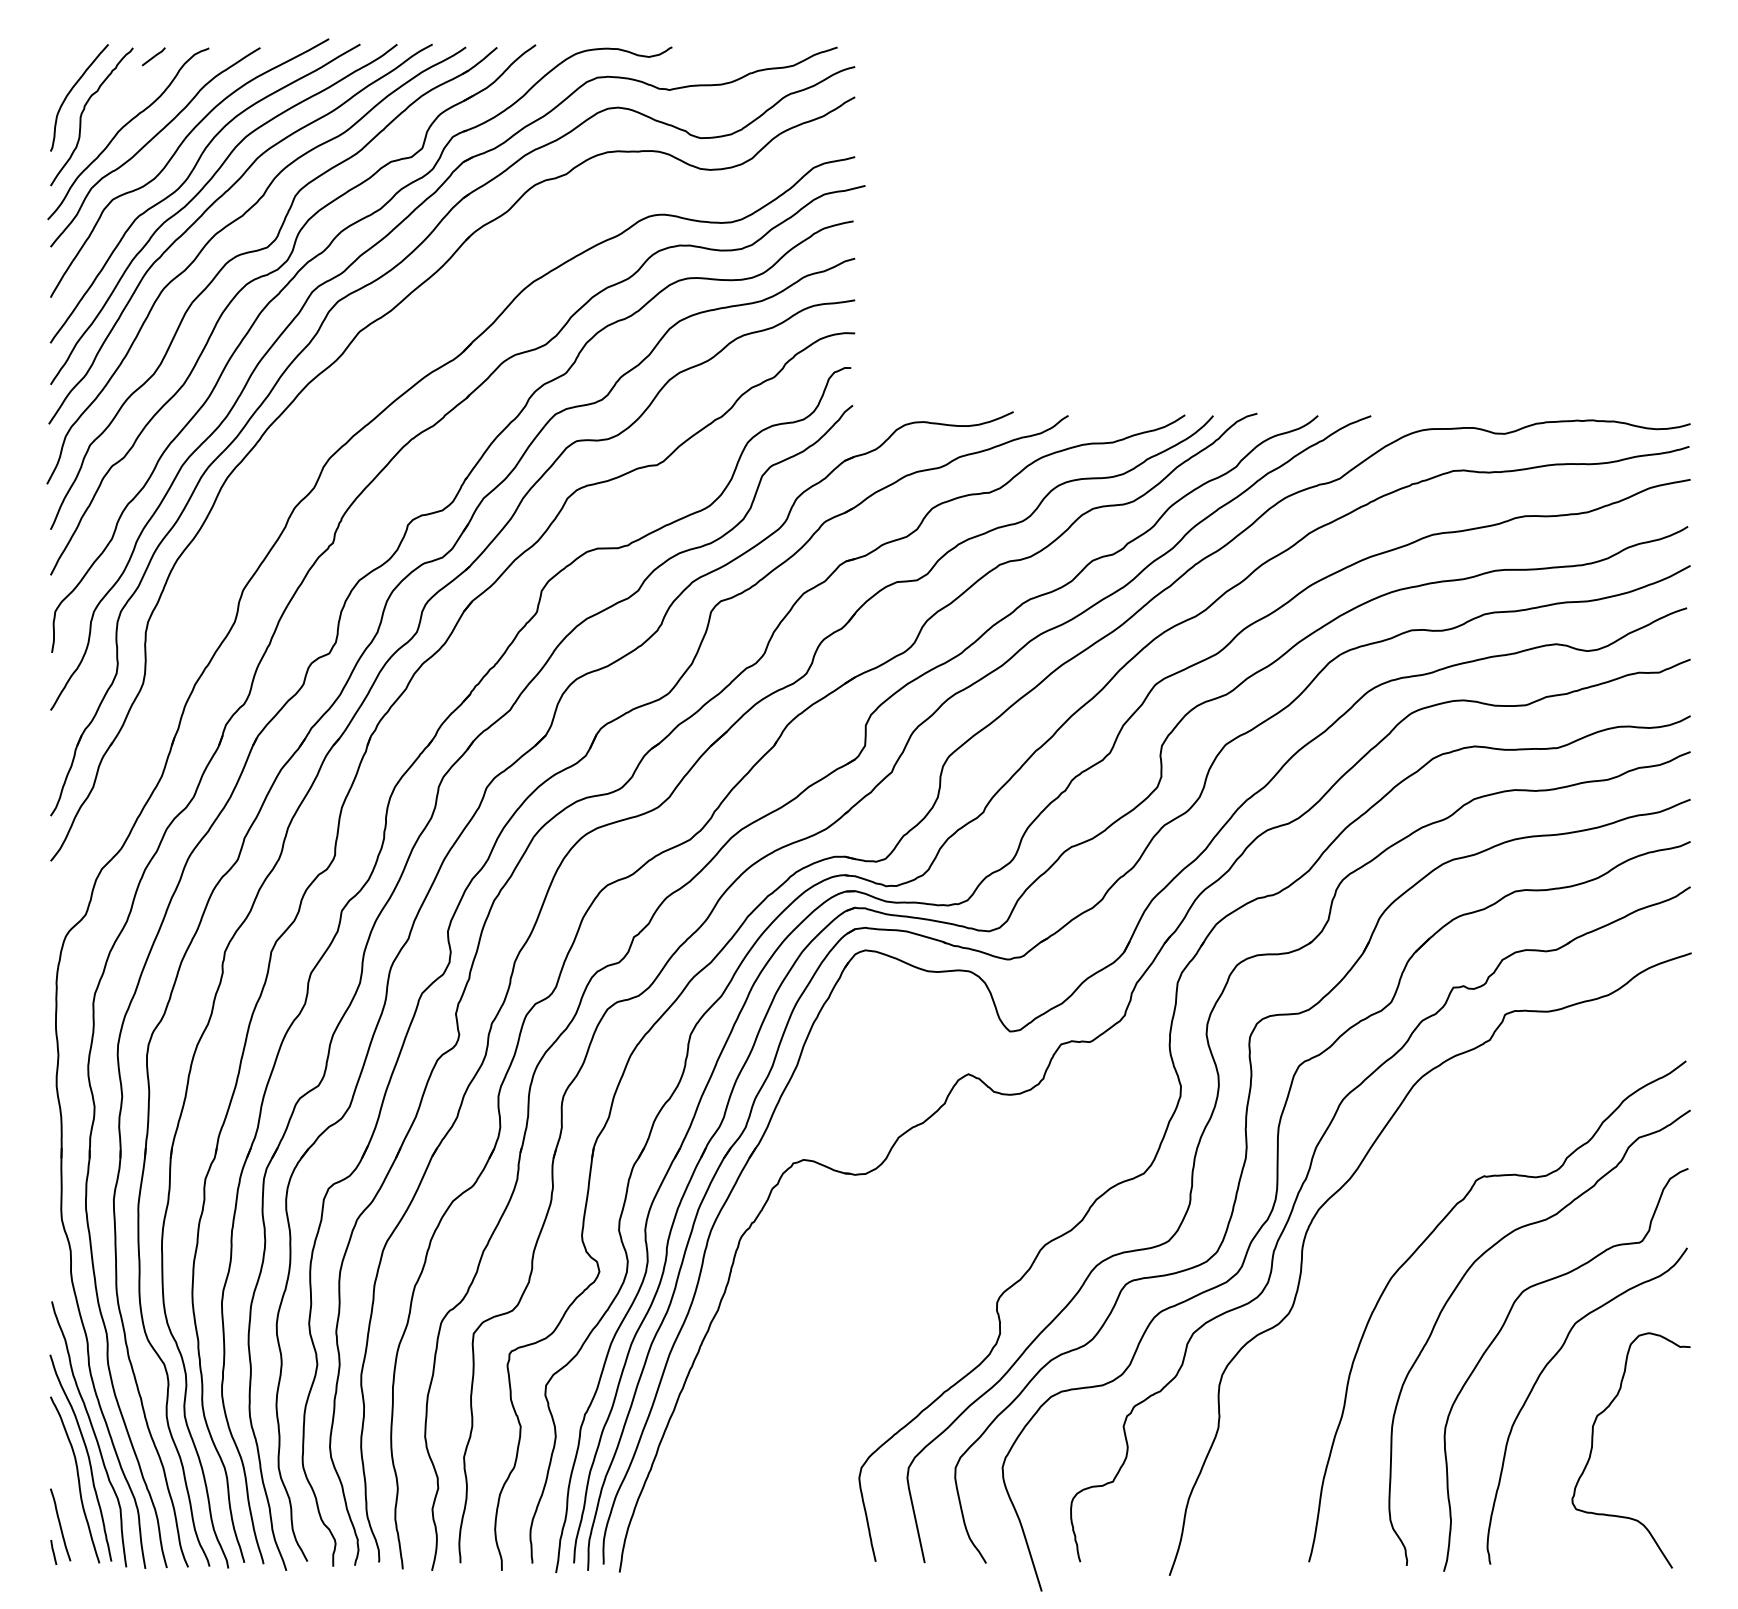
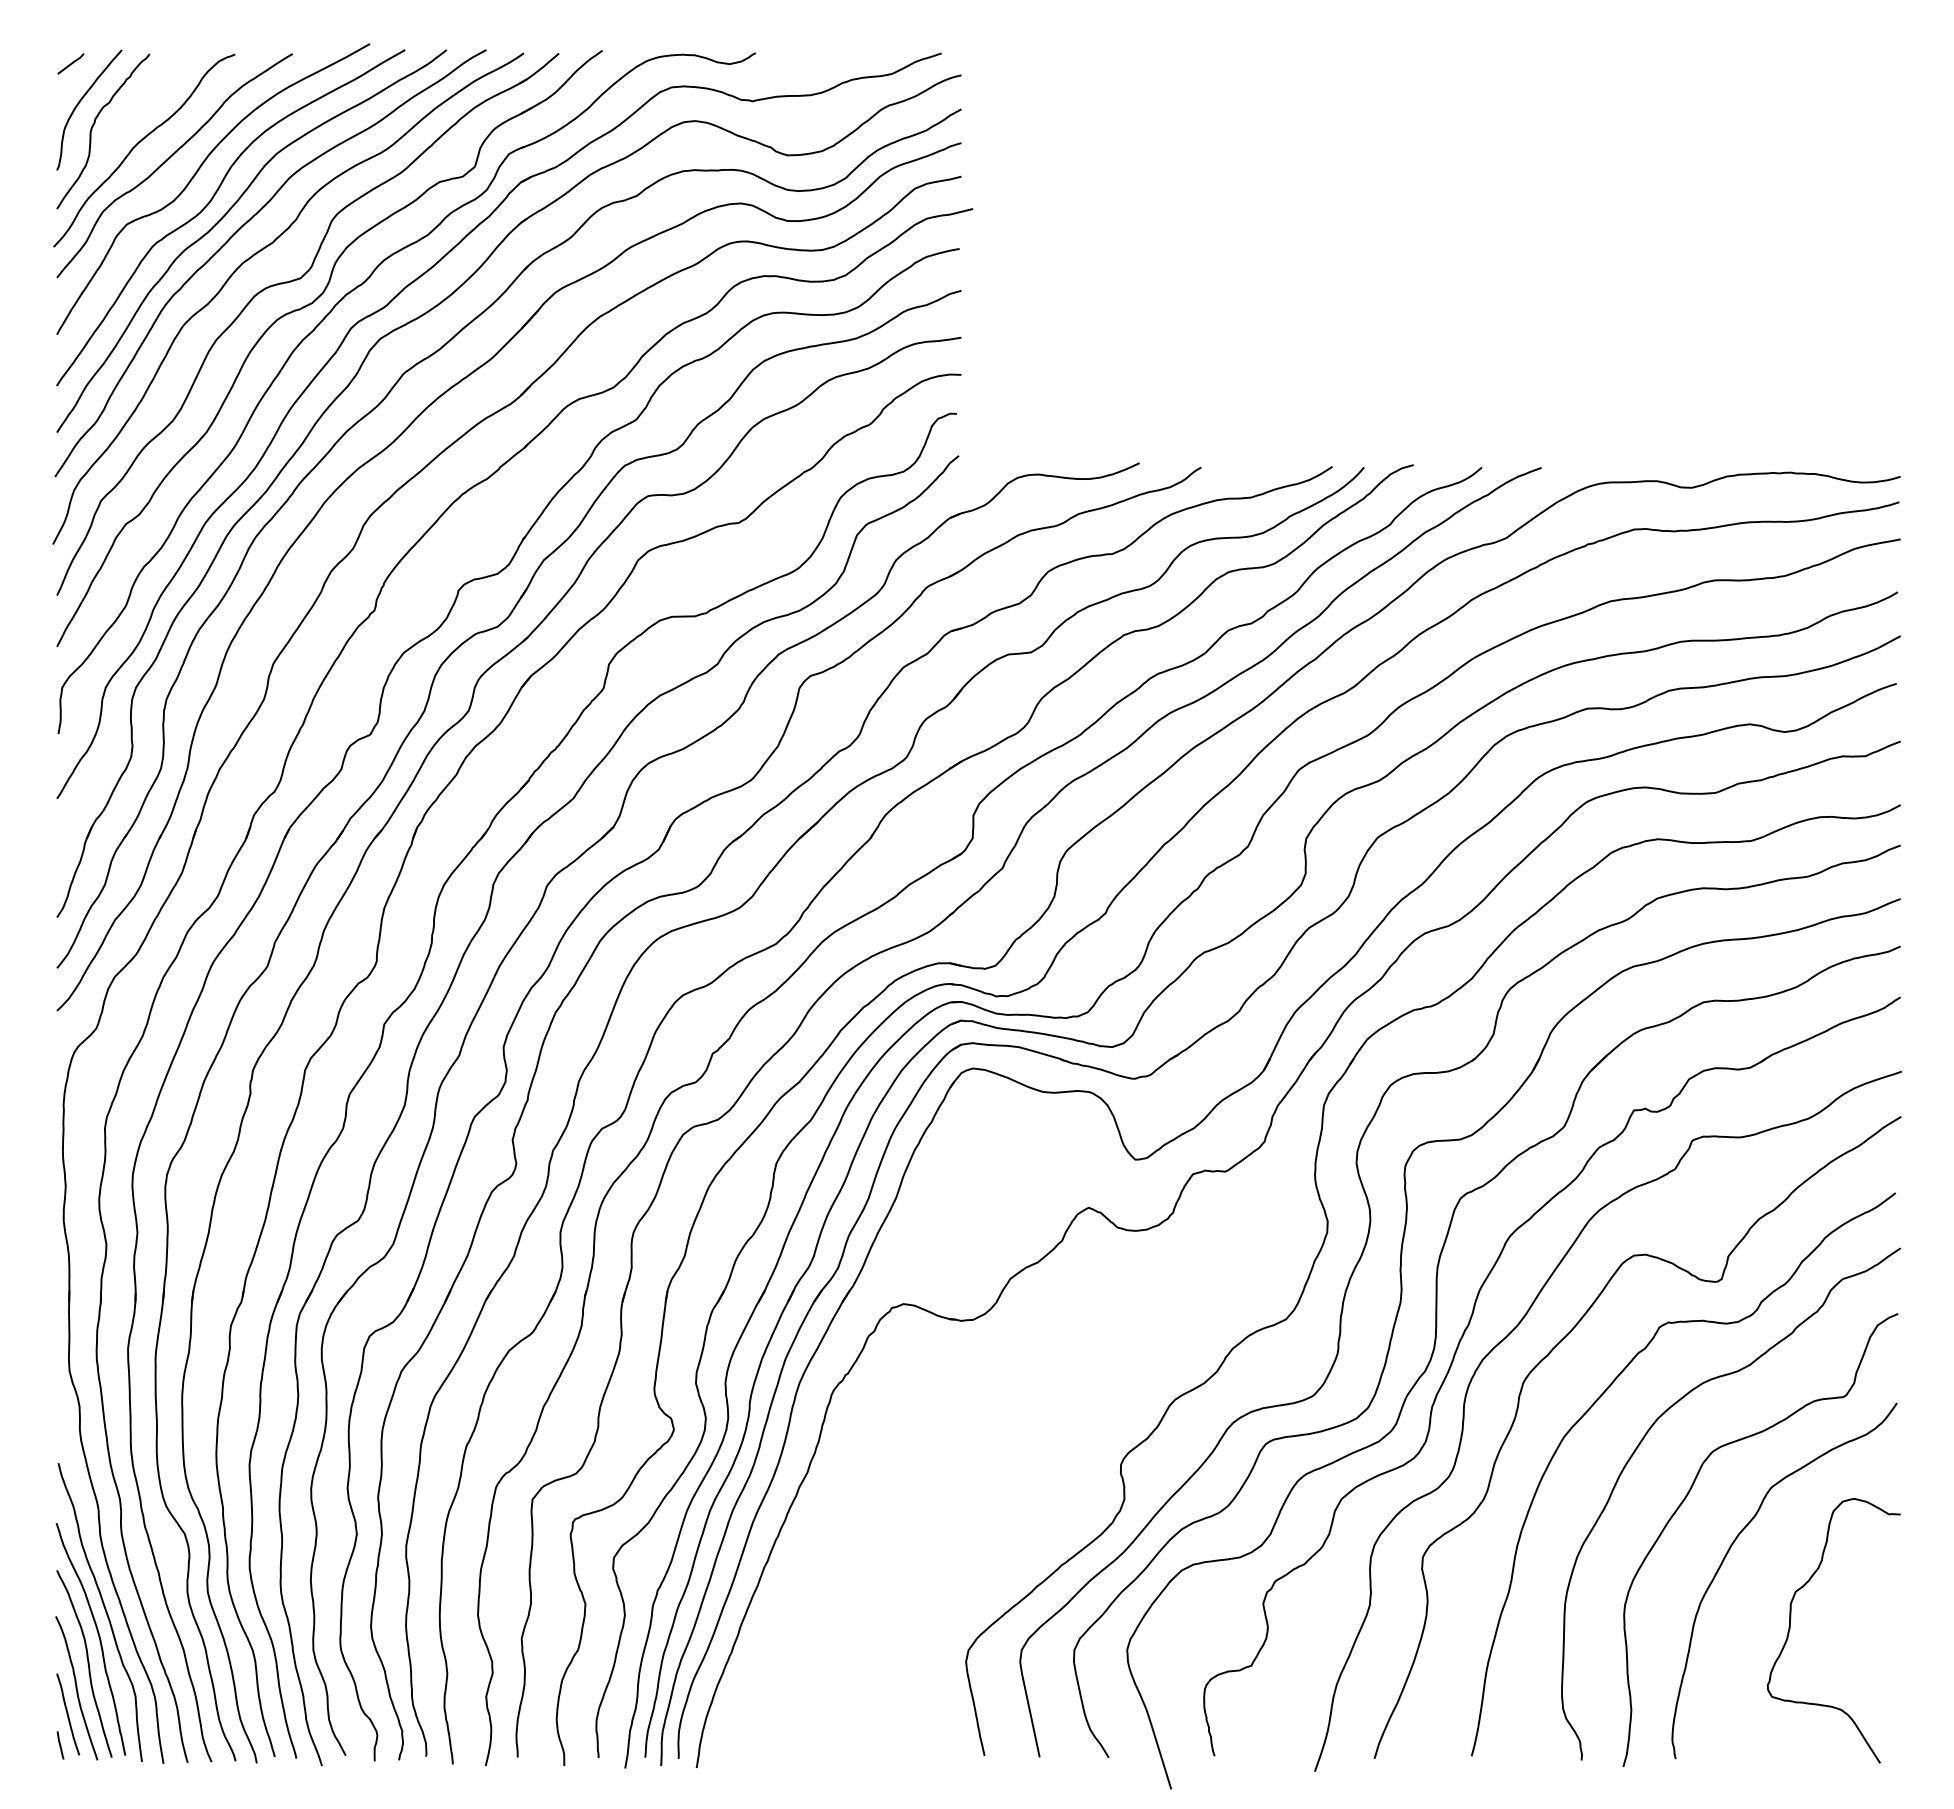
line: (153, 56) -> (70, 63), moved
part: (349, 395) -> (392, 444), added
curve: (1380, 1202) -> (1552, 1351), added
curve: (68, 1501) -> (76, 1688), added

